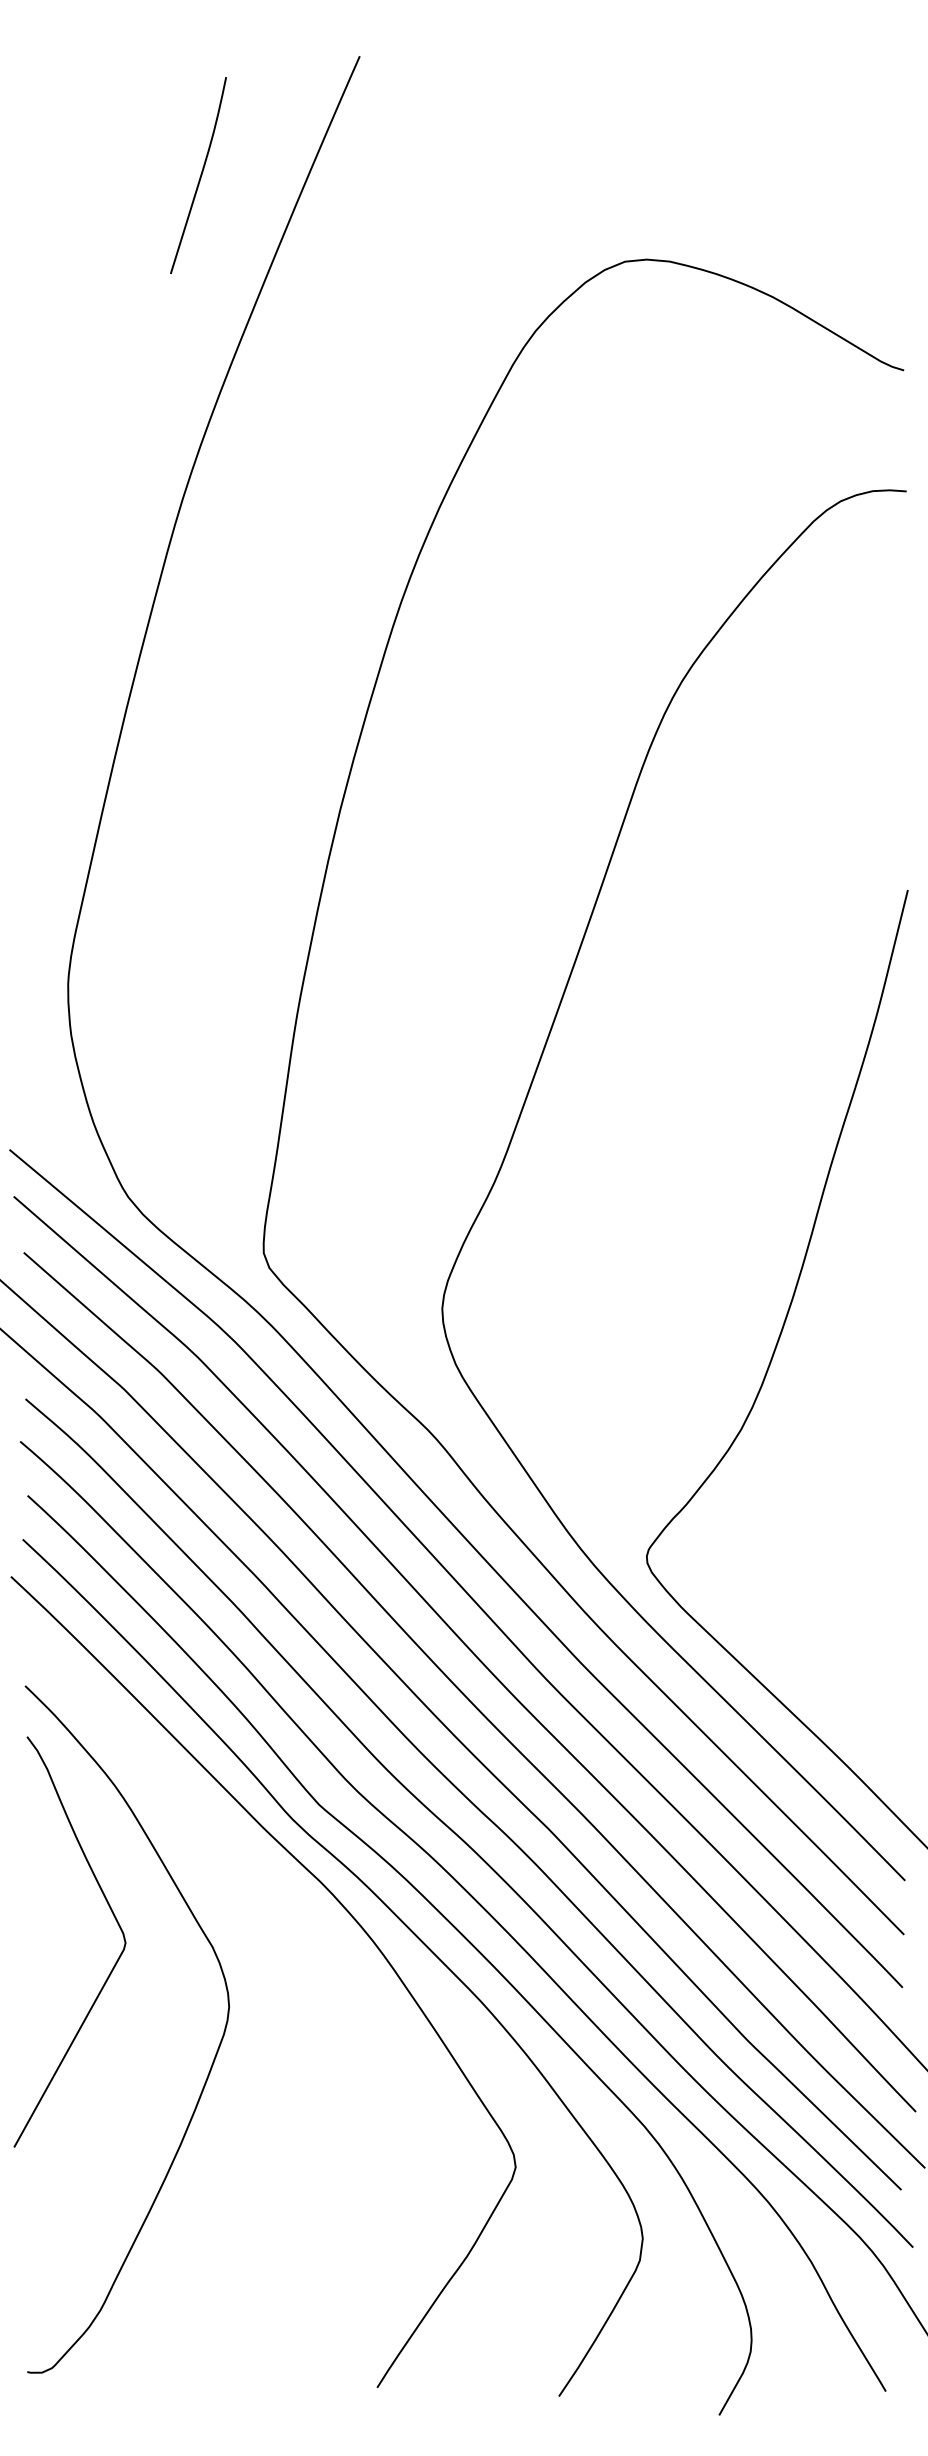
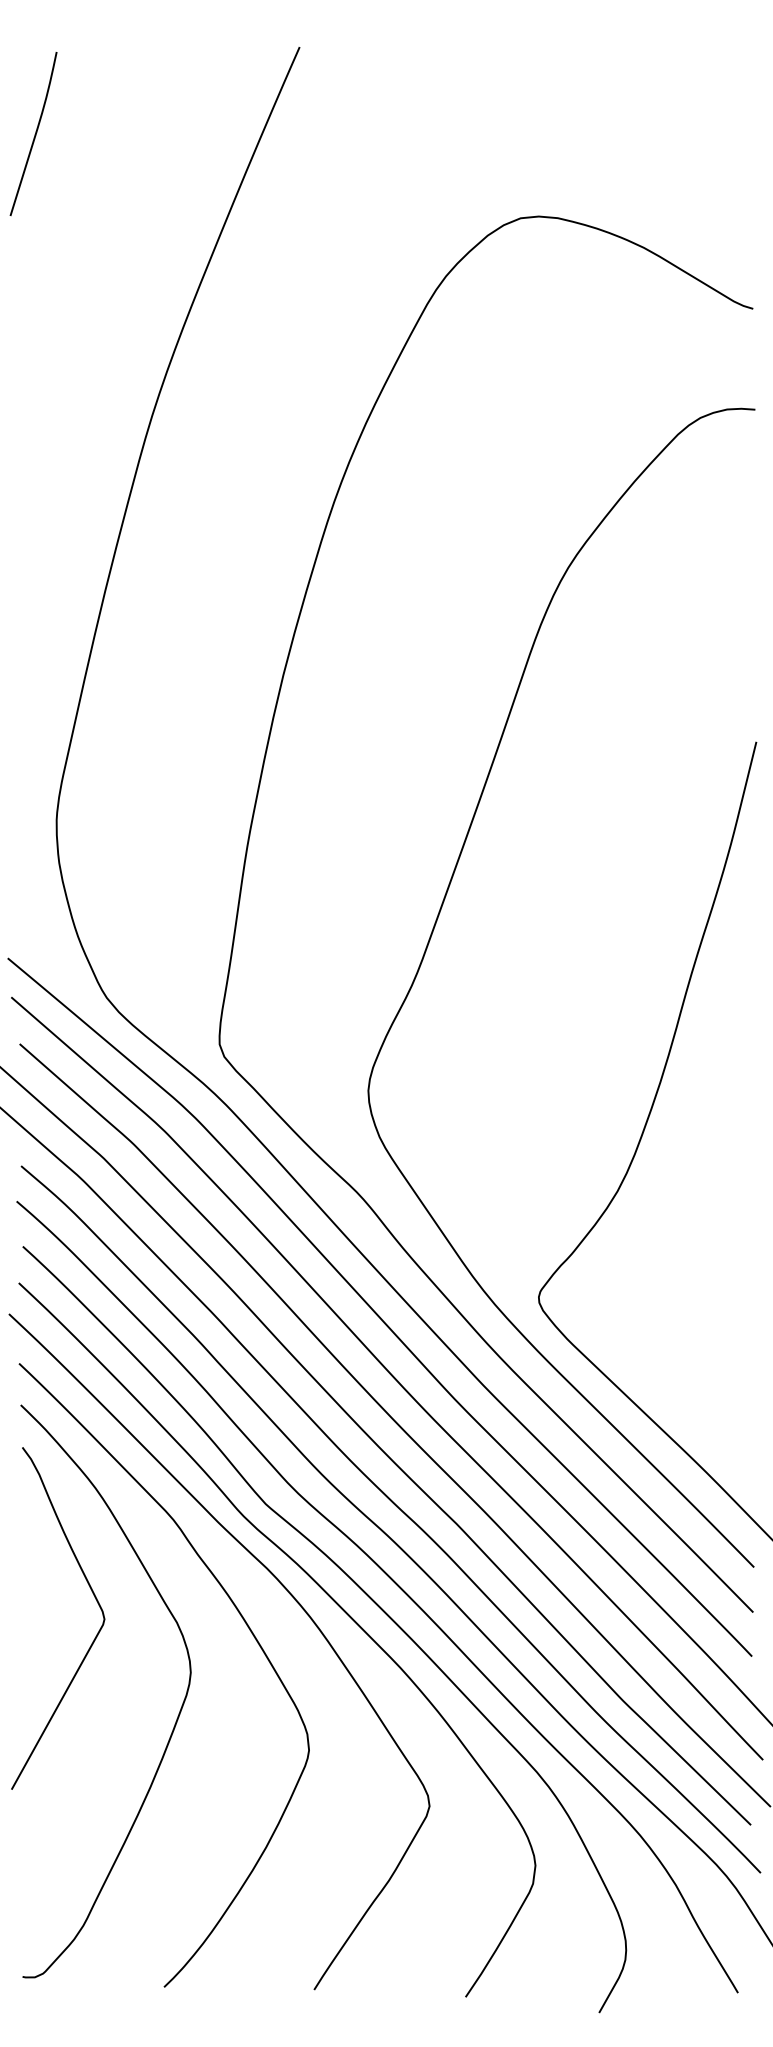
curve: (200, 175) -> (35, 133), moved
curve: (293, 1946) -> (244, 1622), added

